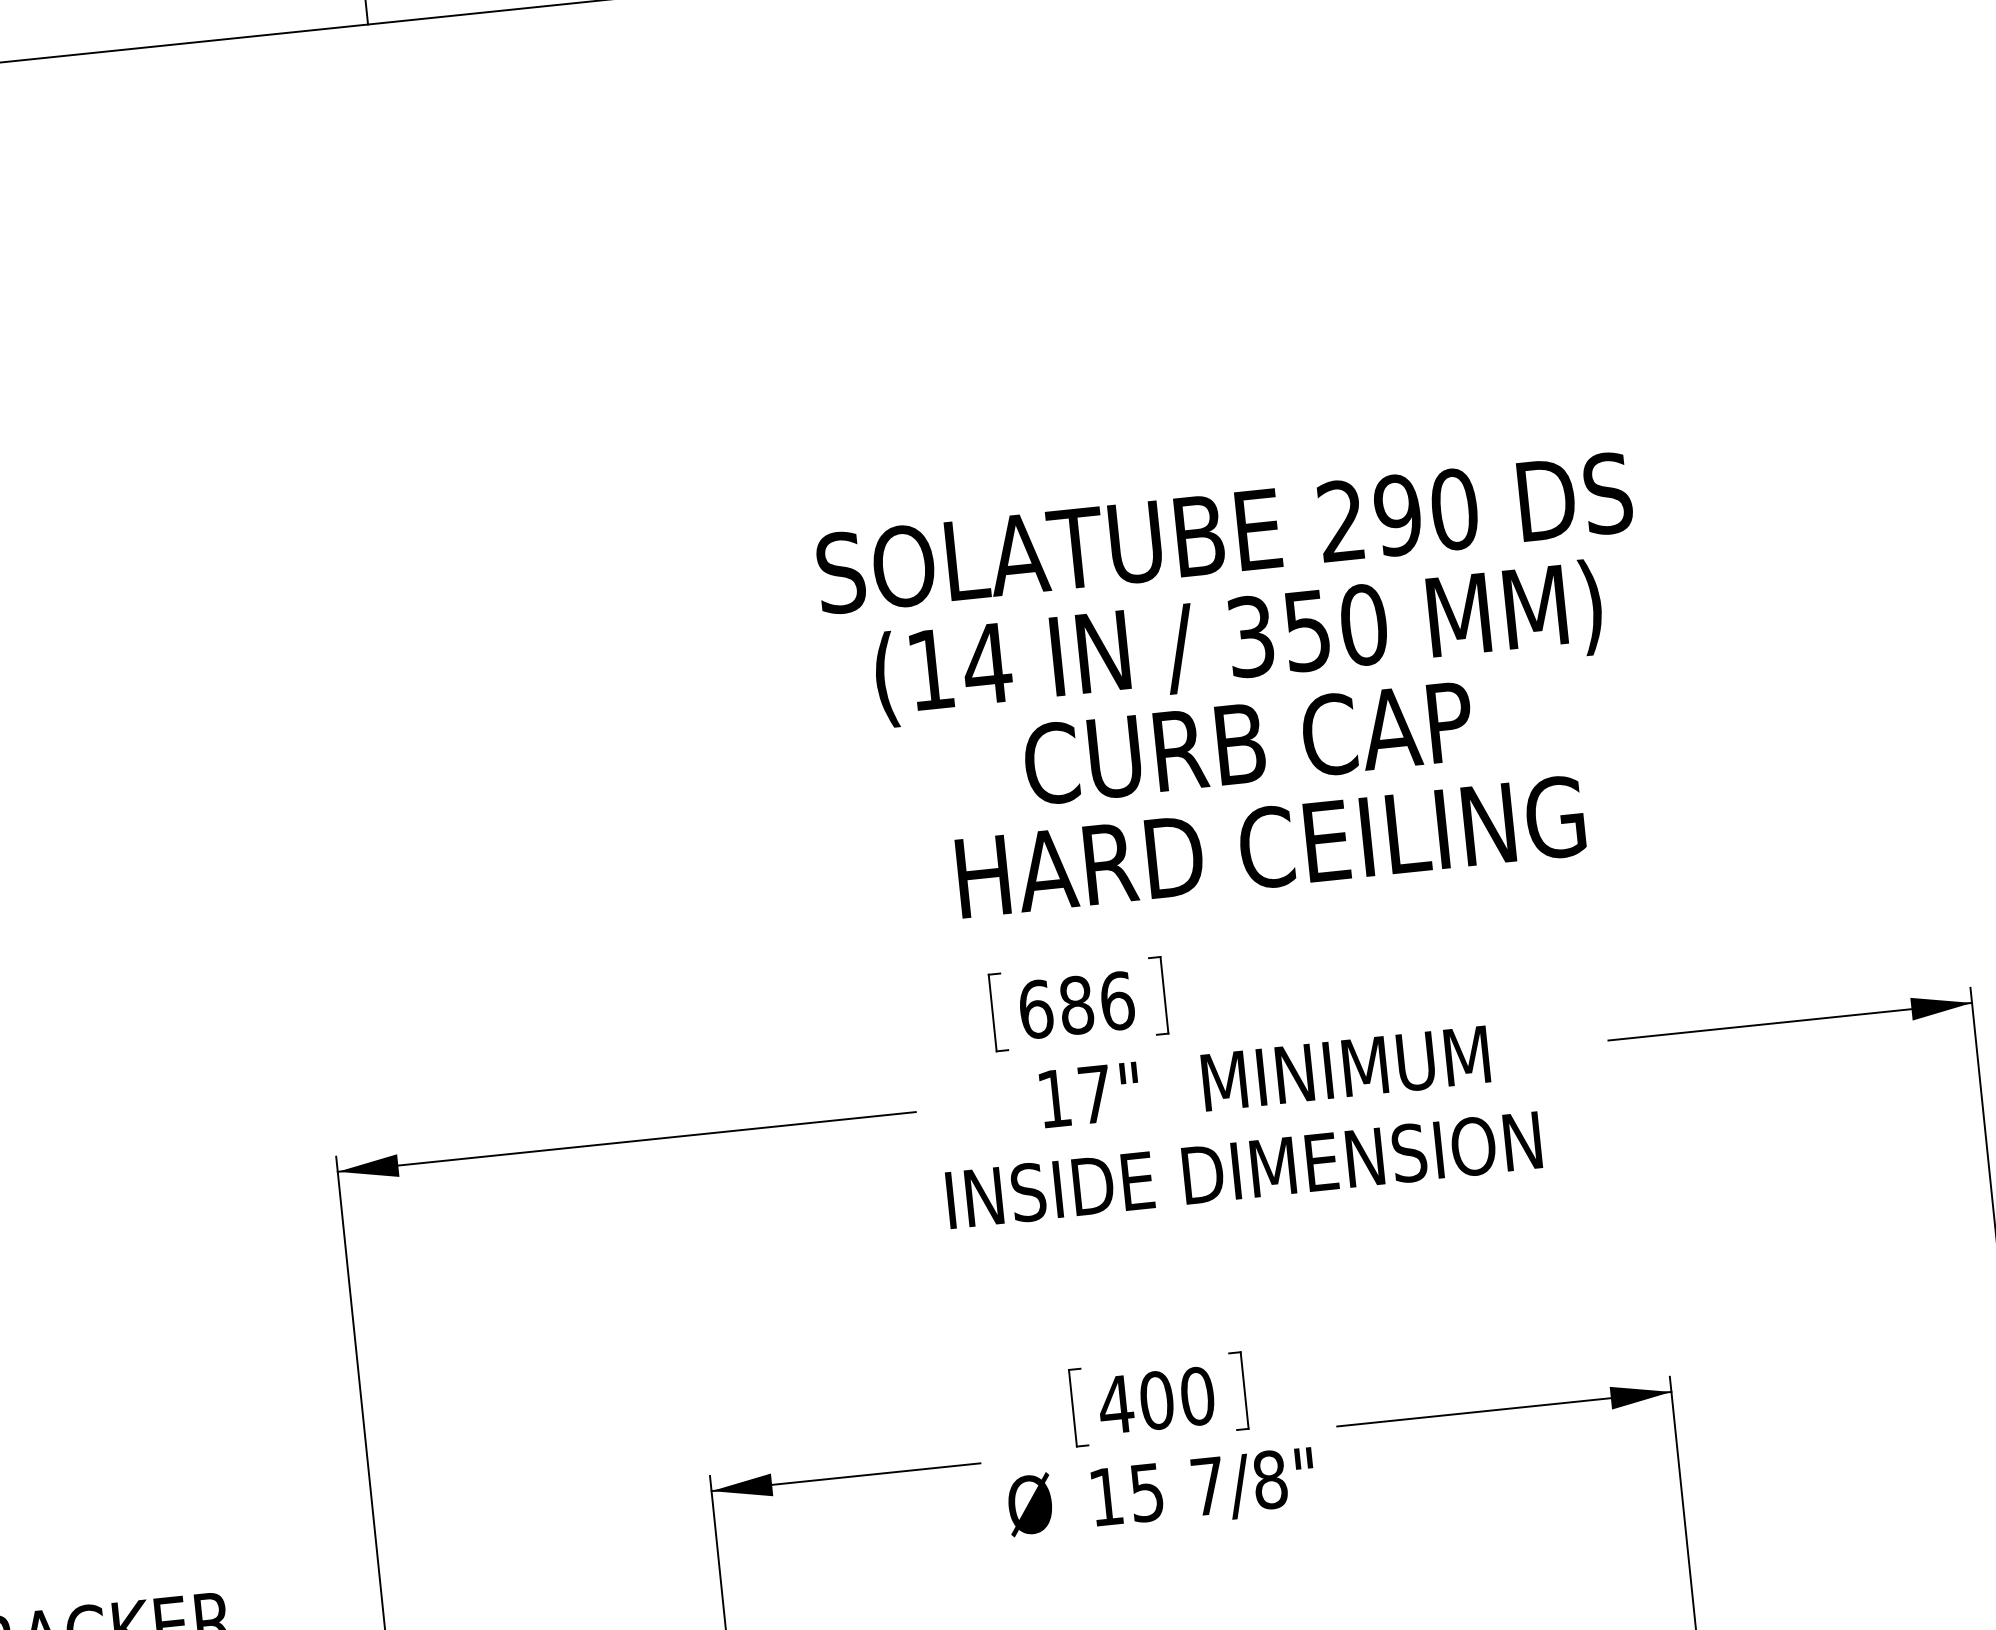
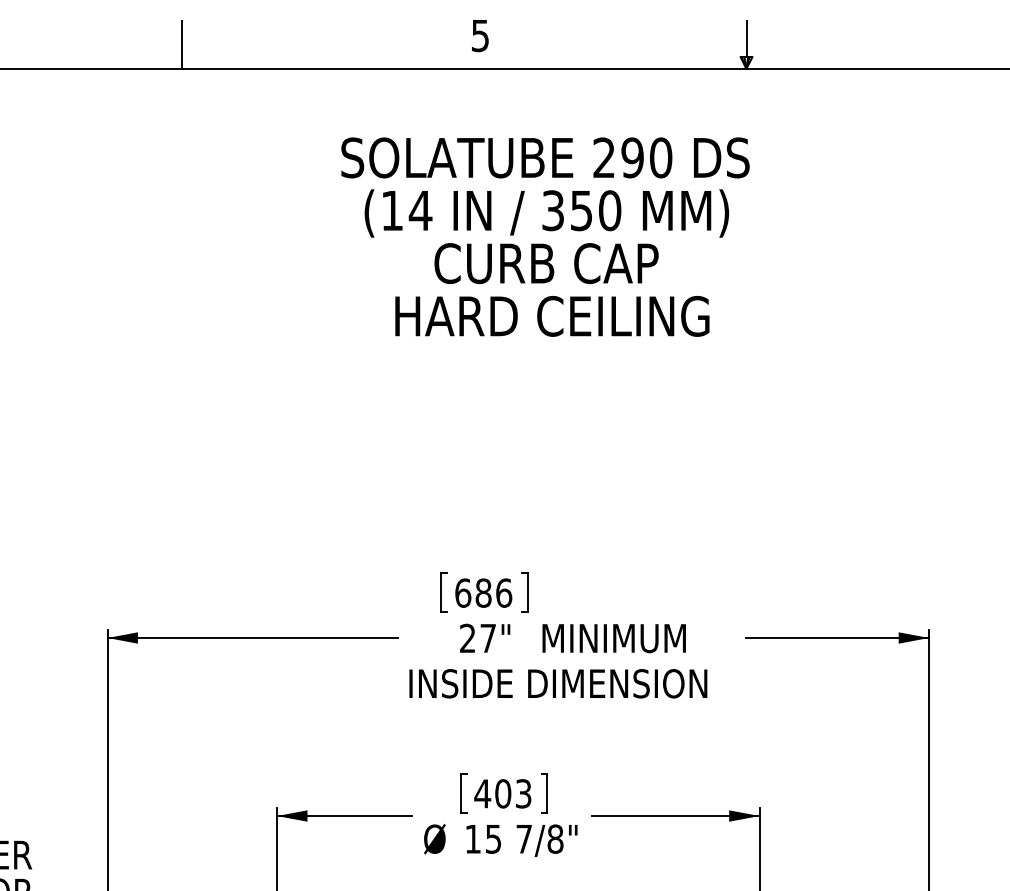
text: (1240, 689) -> (545, 236), moved
text: (1053, 1096) -> (467, 637), 17" -> 27"
text: (1197, 1395) -> (523, 793), 400 -> 403

